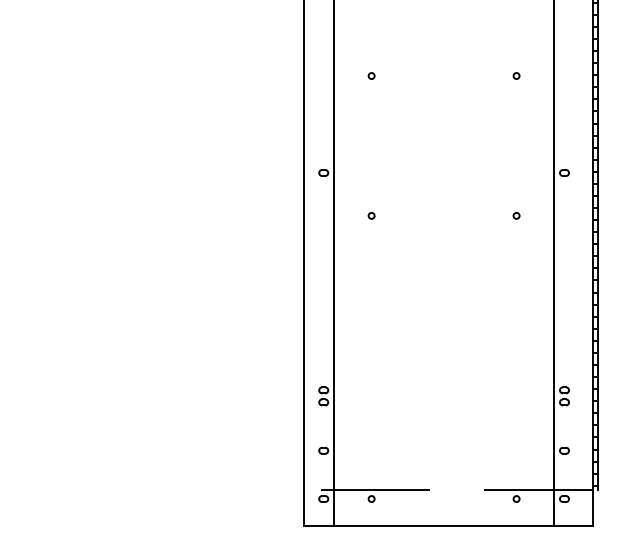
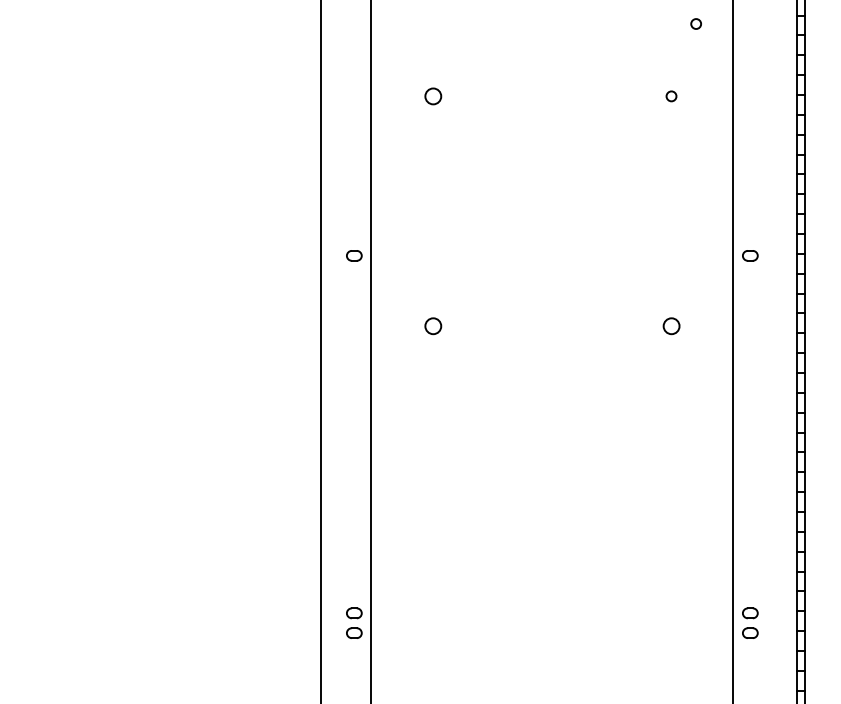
circle: (531, 31) -> (696, 23), added
circle: (371, 75) -> (432, 95), size x1.6
circle: (371, 215) -> (432, 325), size x1.6
circle: (516, 215) -> (671, 325), size x1.6

